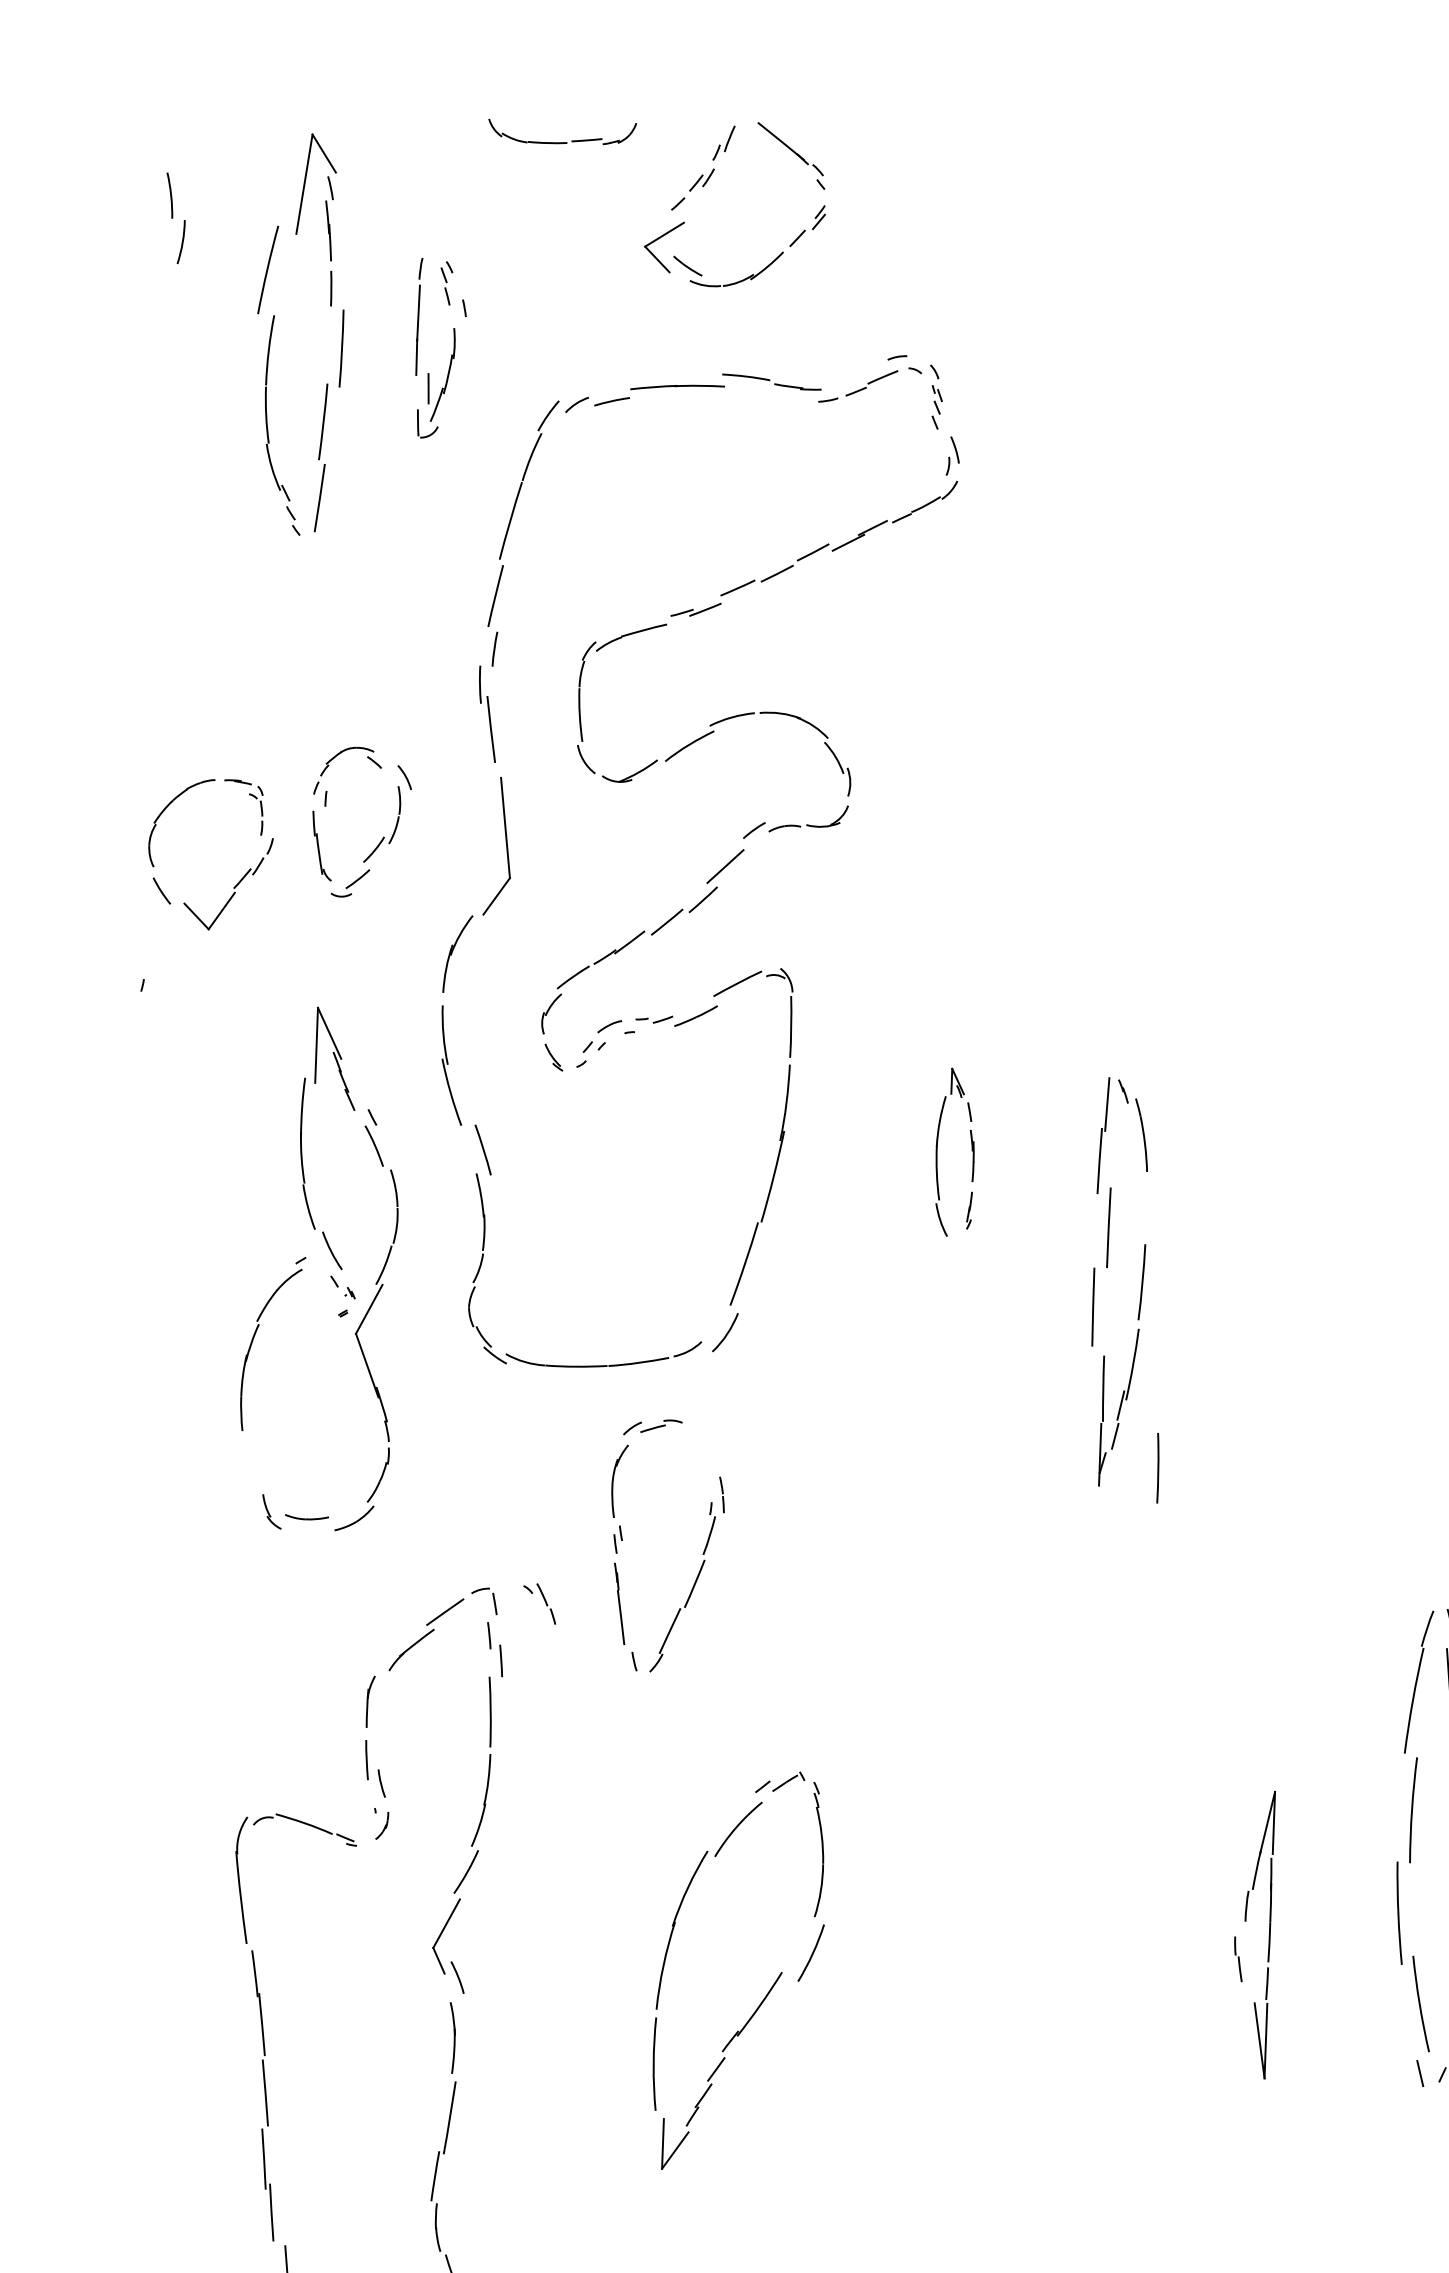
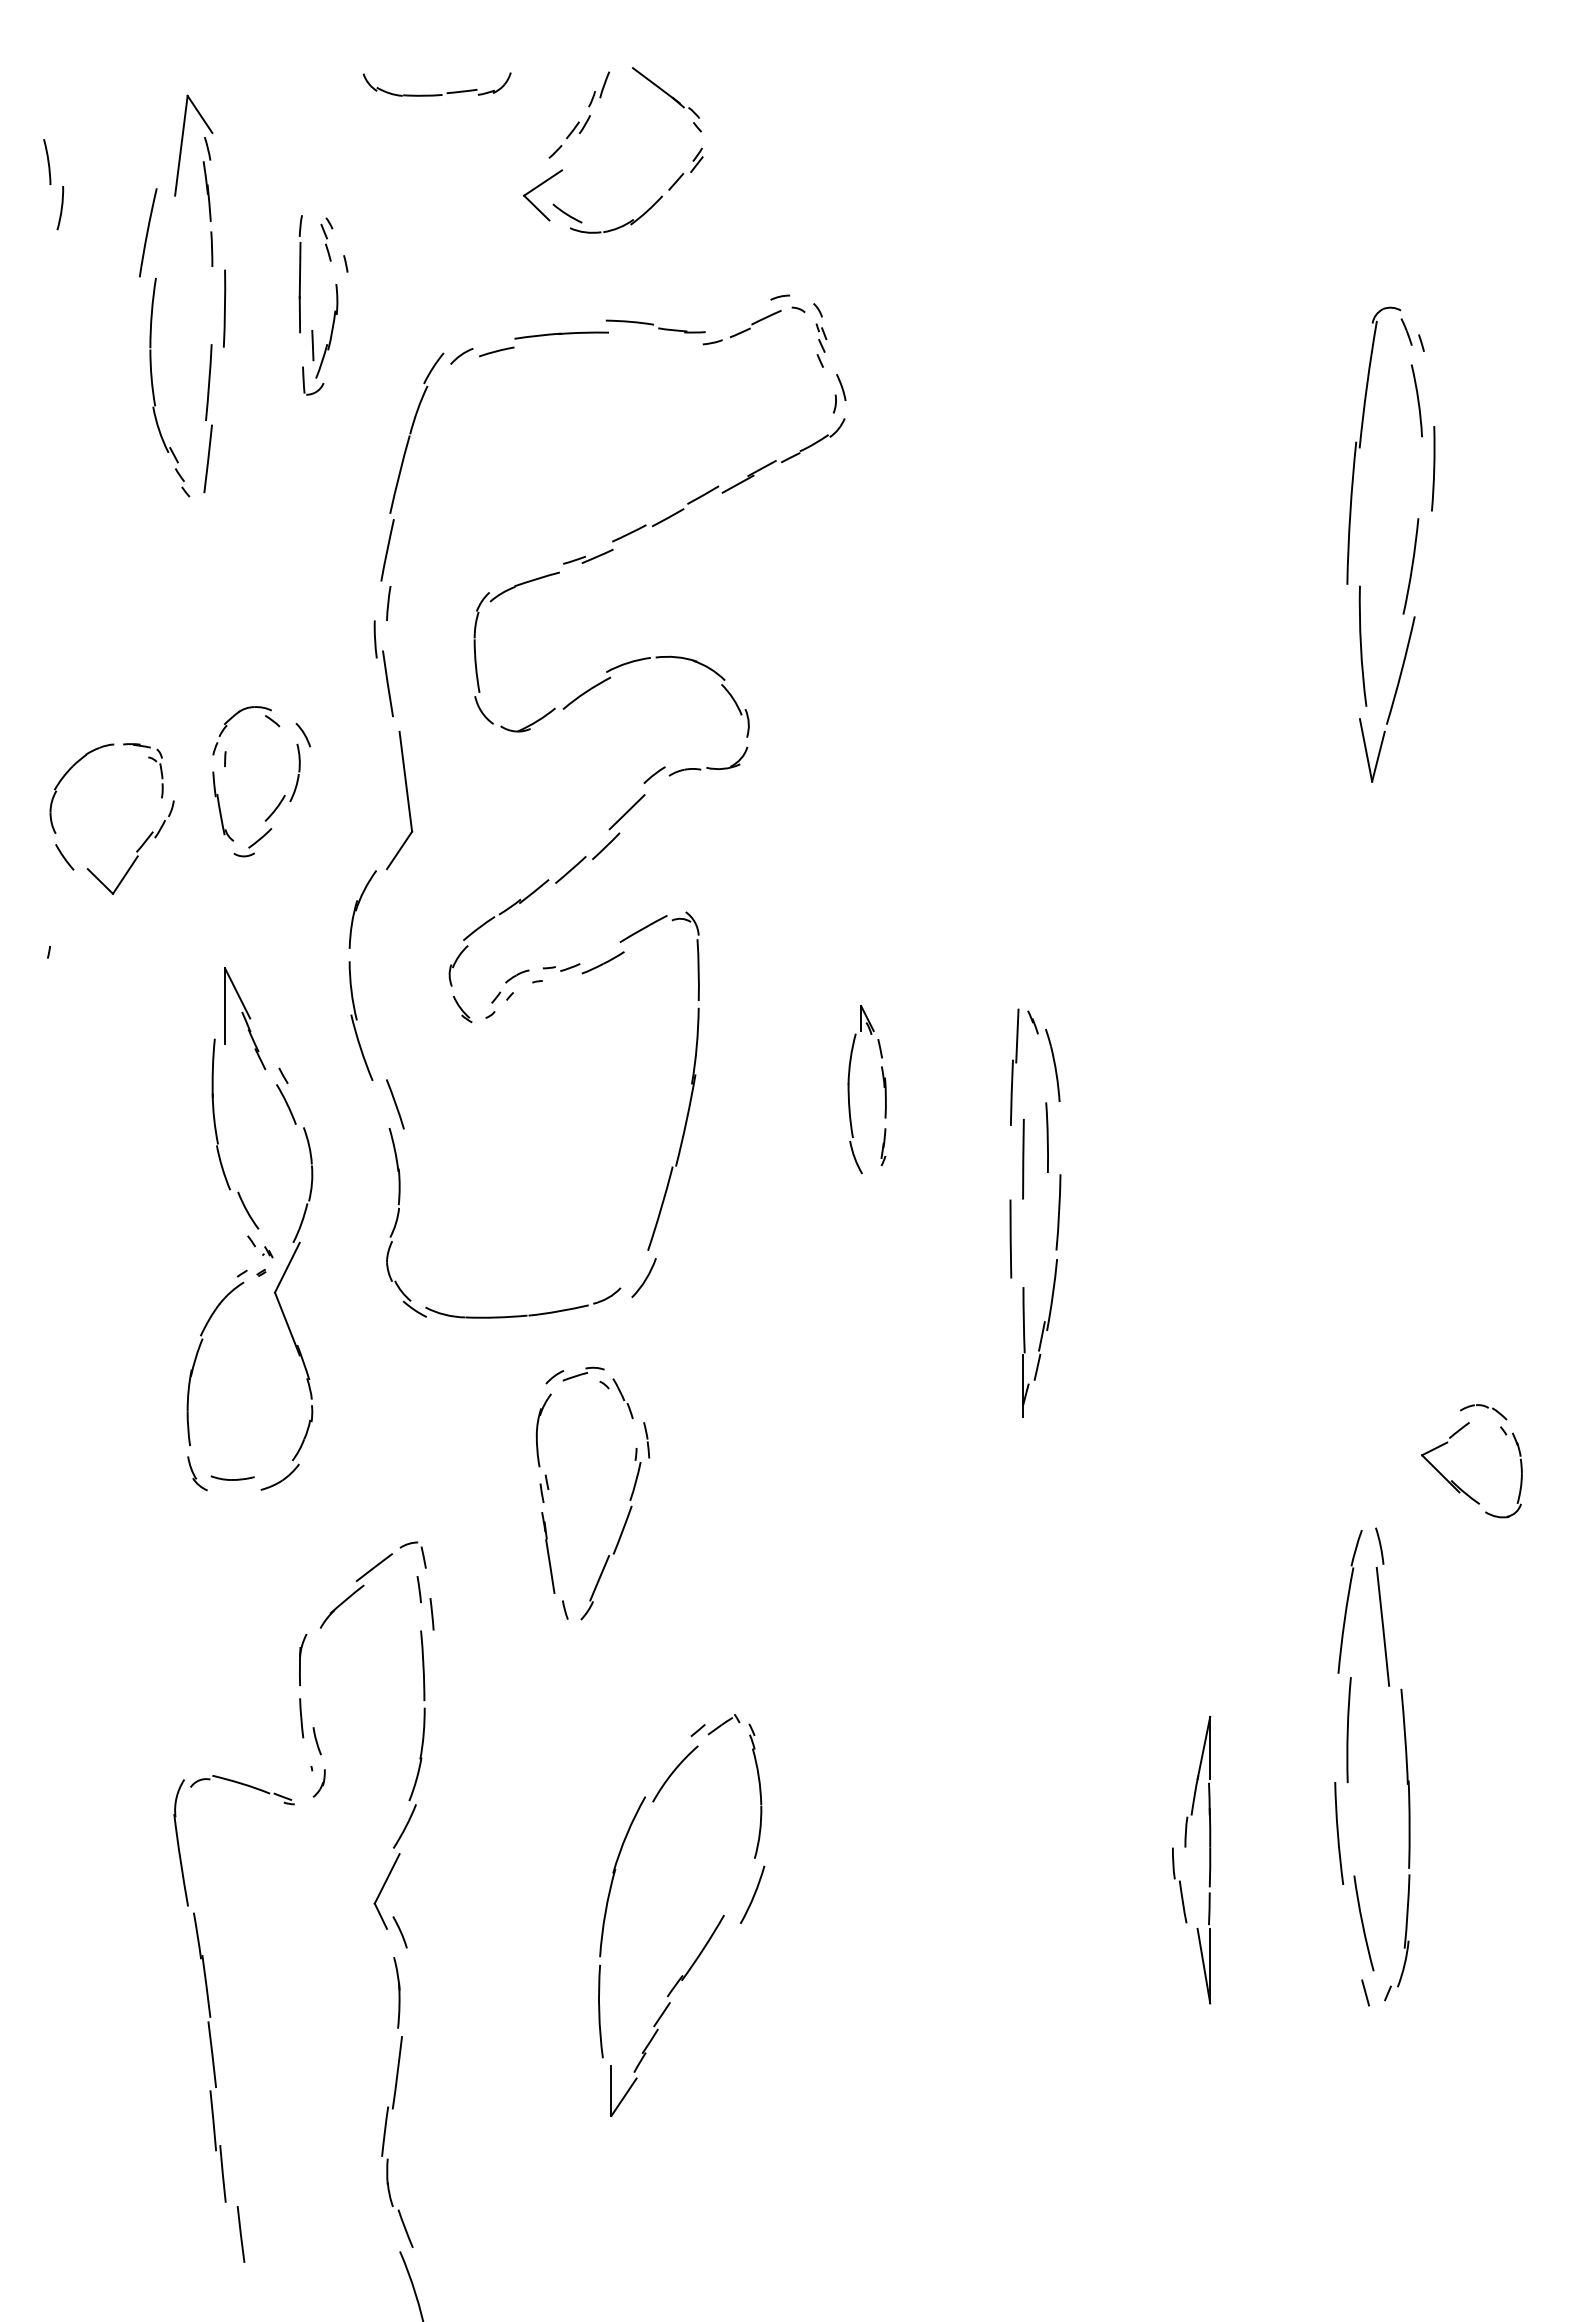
part: (255, 1335) -> (199, 1350), moved
line: (1157, 1468) -> (1046, 1137), moved
part: (539, 1603) -> (616, 1398), moved
part: (1238, 1959) -> (1179, 1885), size x1.67

